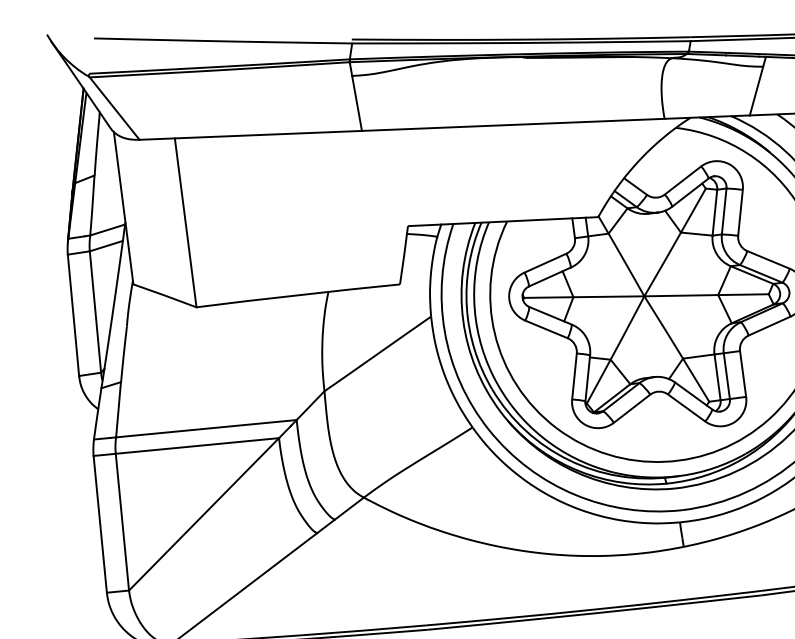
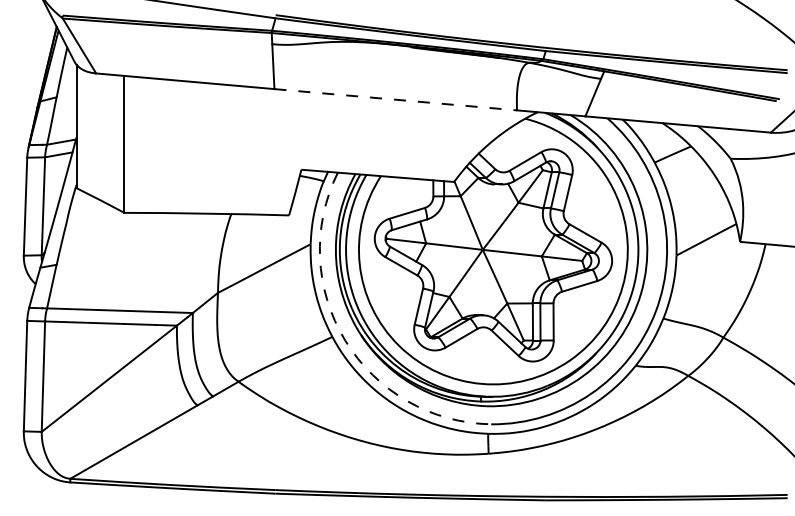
line: (512, 124) -> (395, 99), solid -> dashed
arc: (489, 429) -> (345, 340), solid -> dashed

